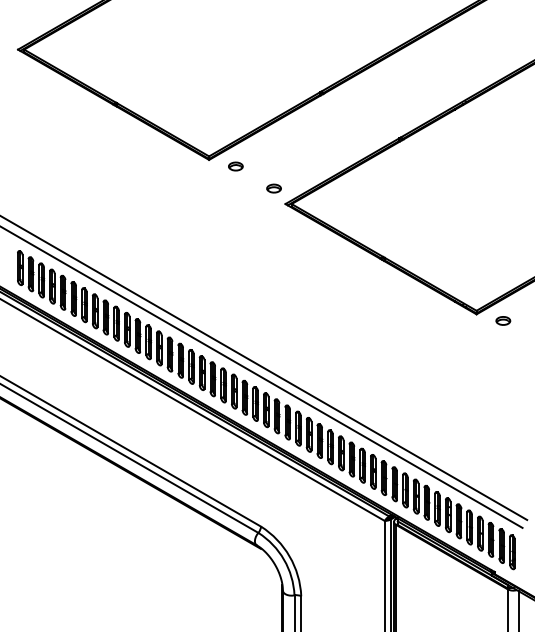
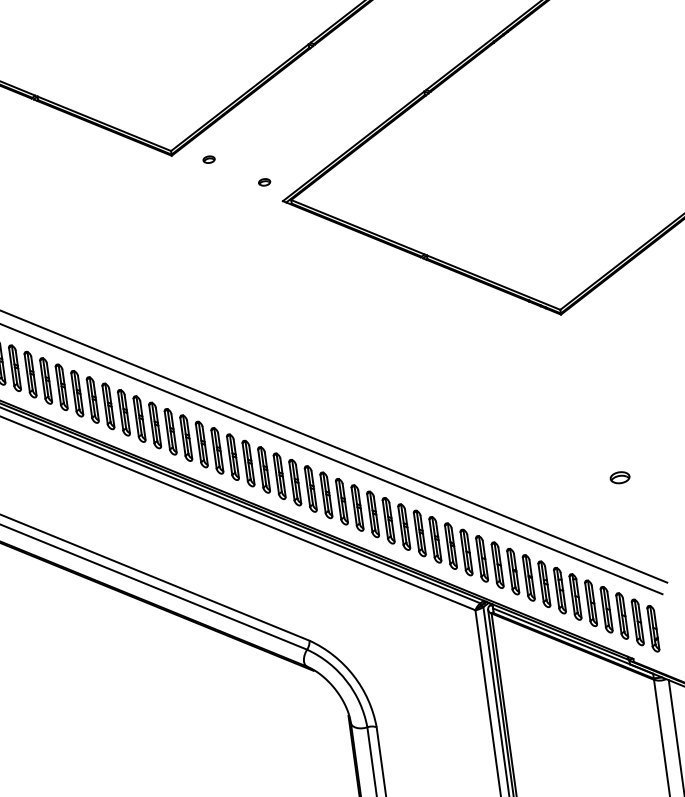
part: (235, 166) -> (208, 159), size x0.6
part: (273, 188) -> (263, 182), size x0.6
part: (503, 320) -> (620, 477), moved

